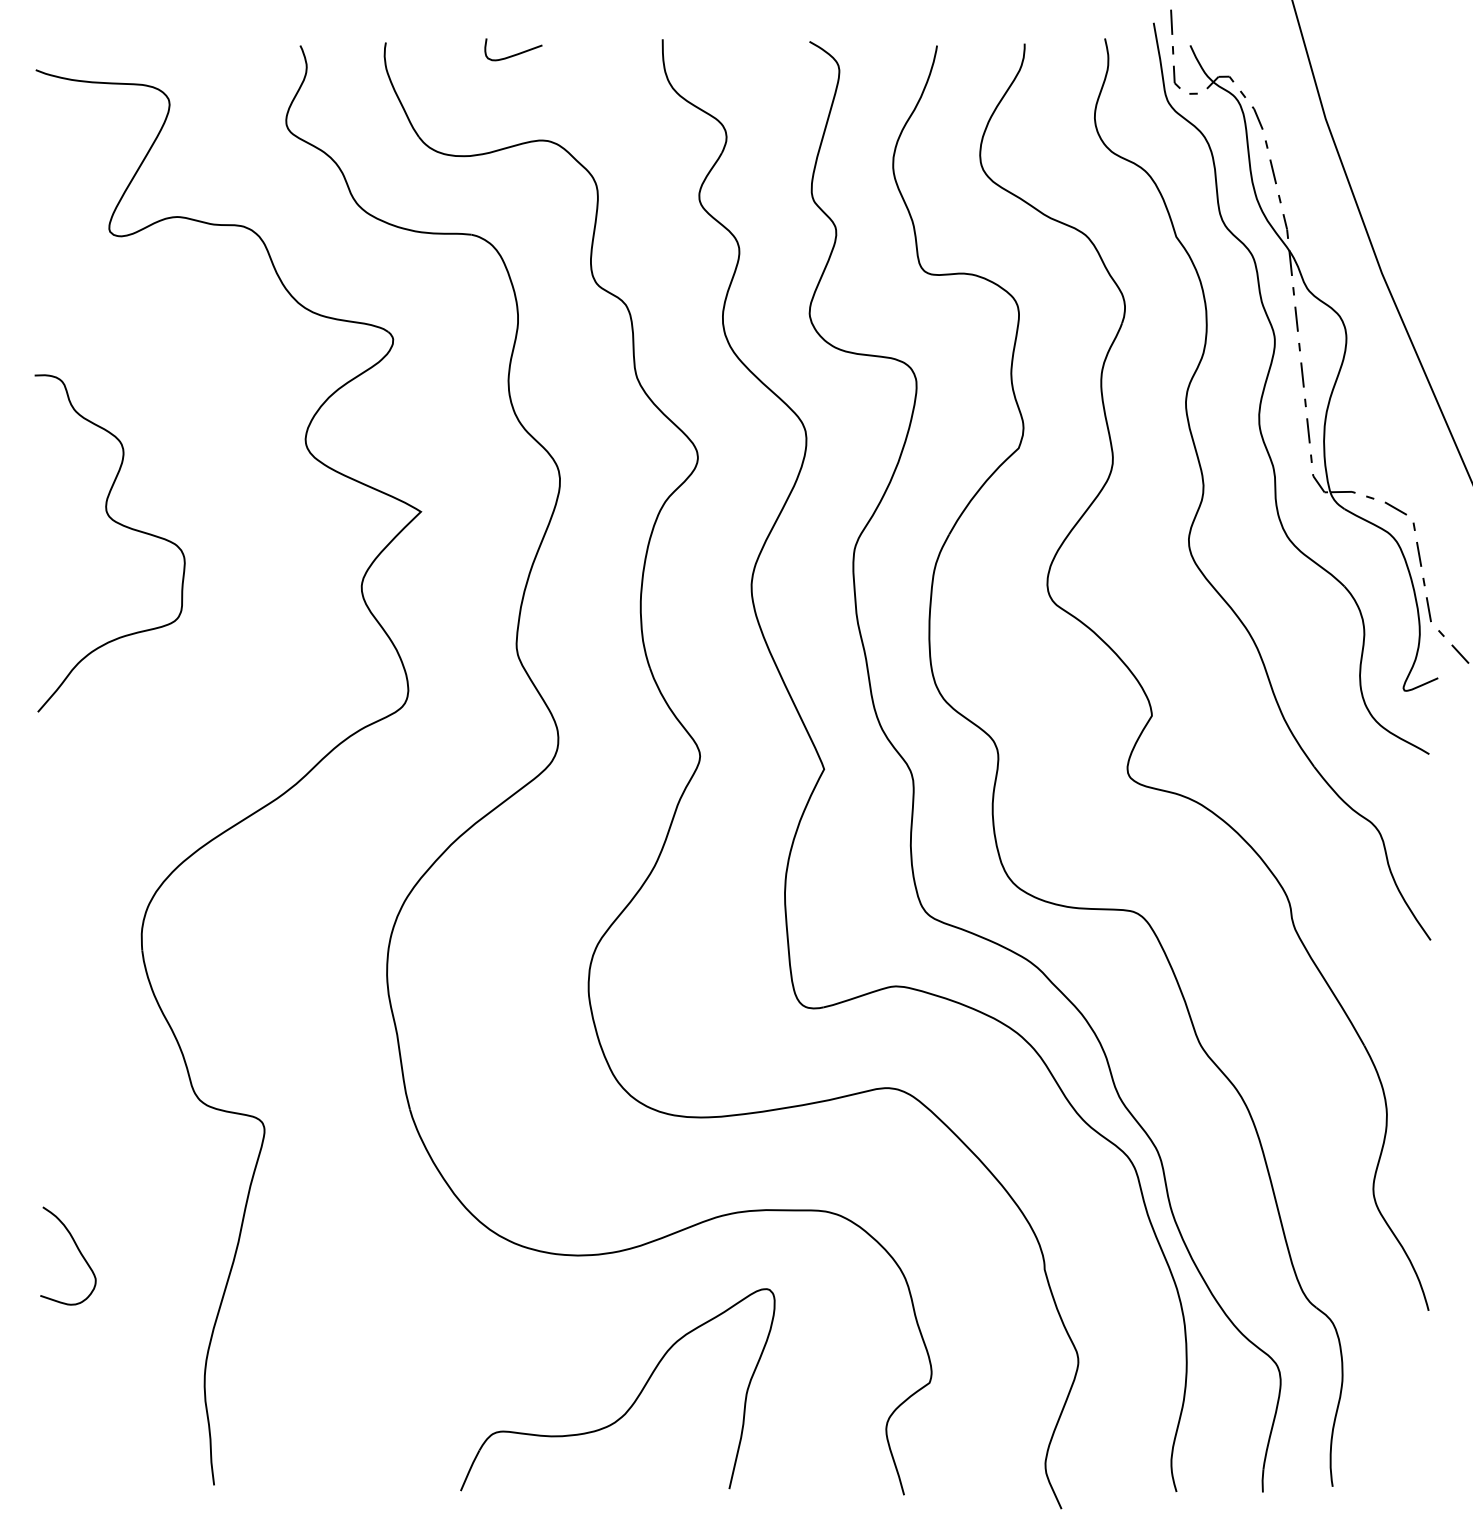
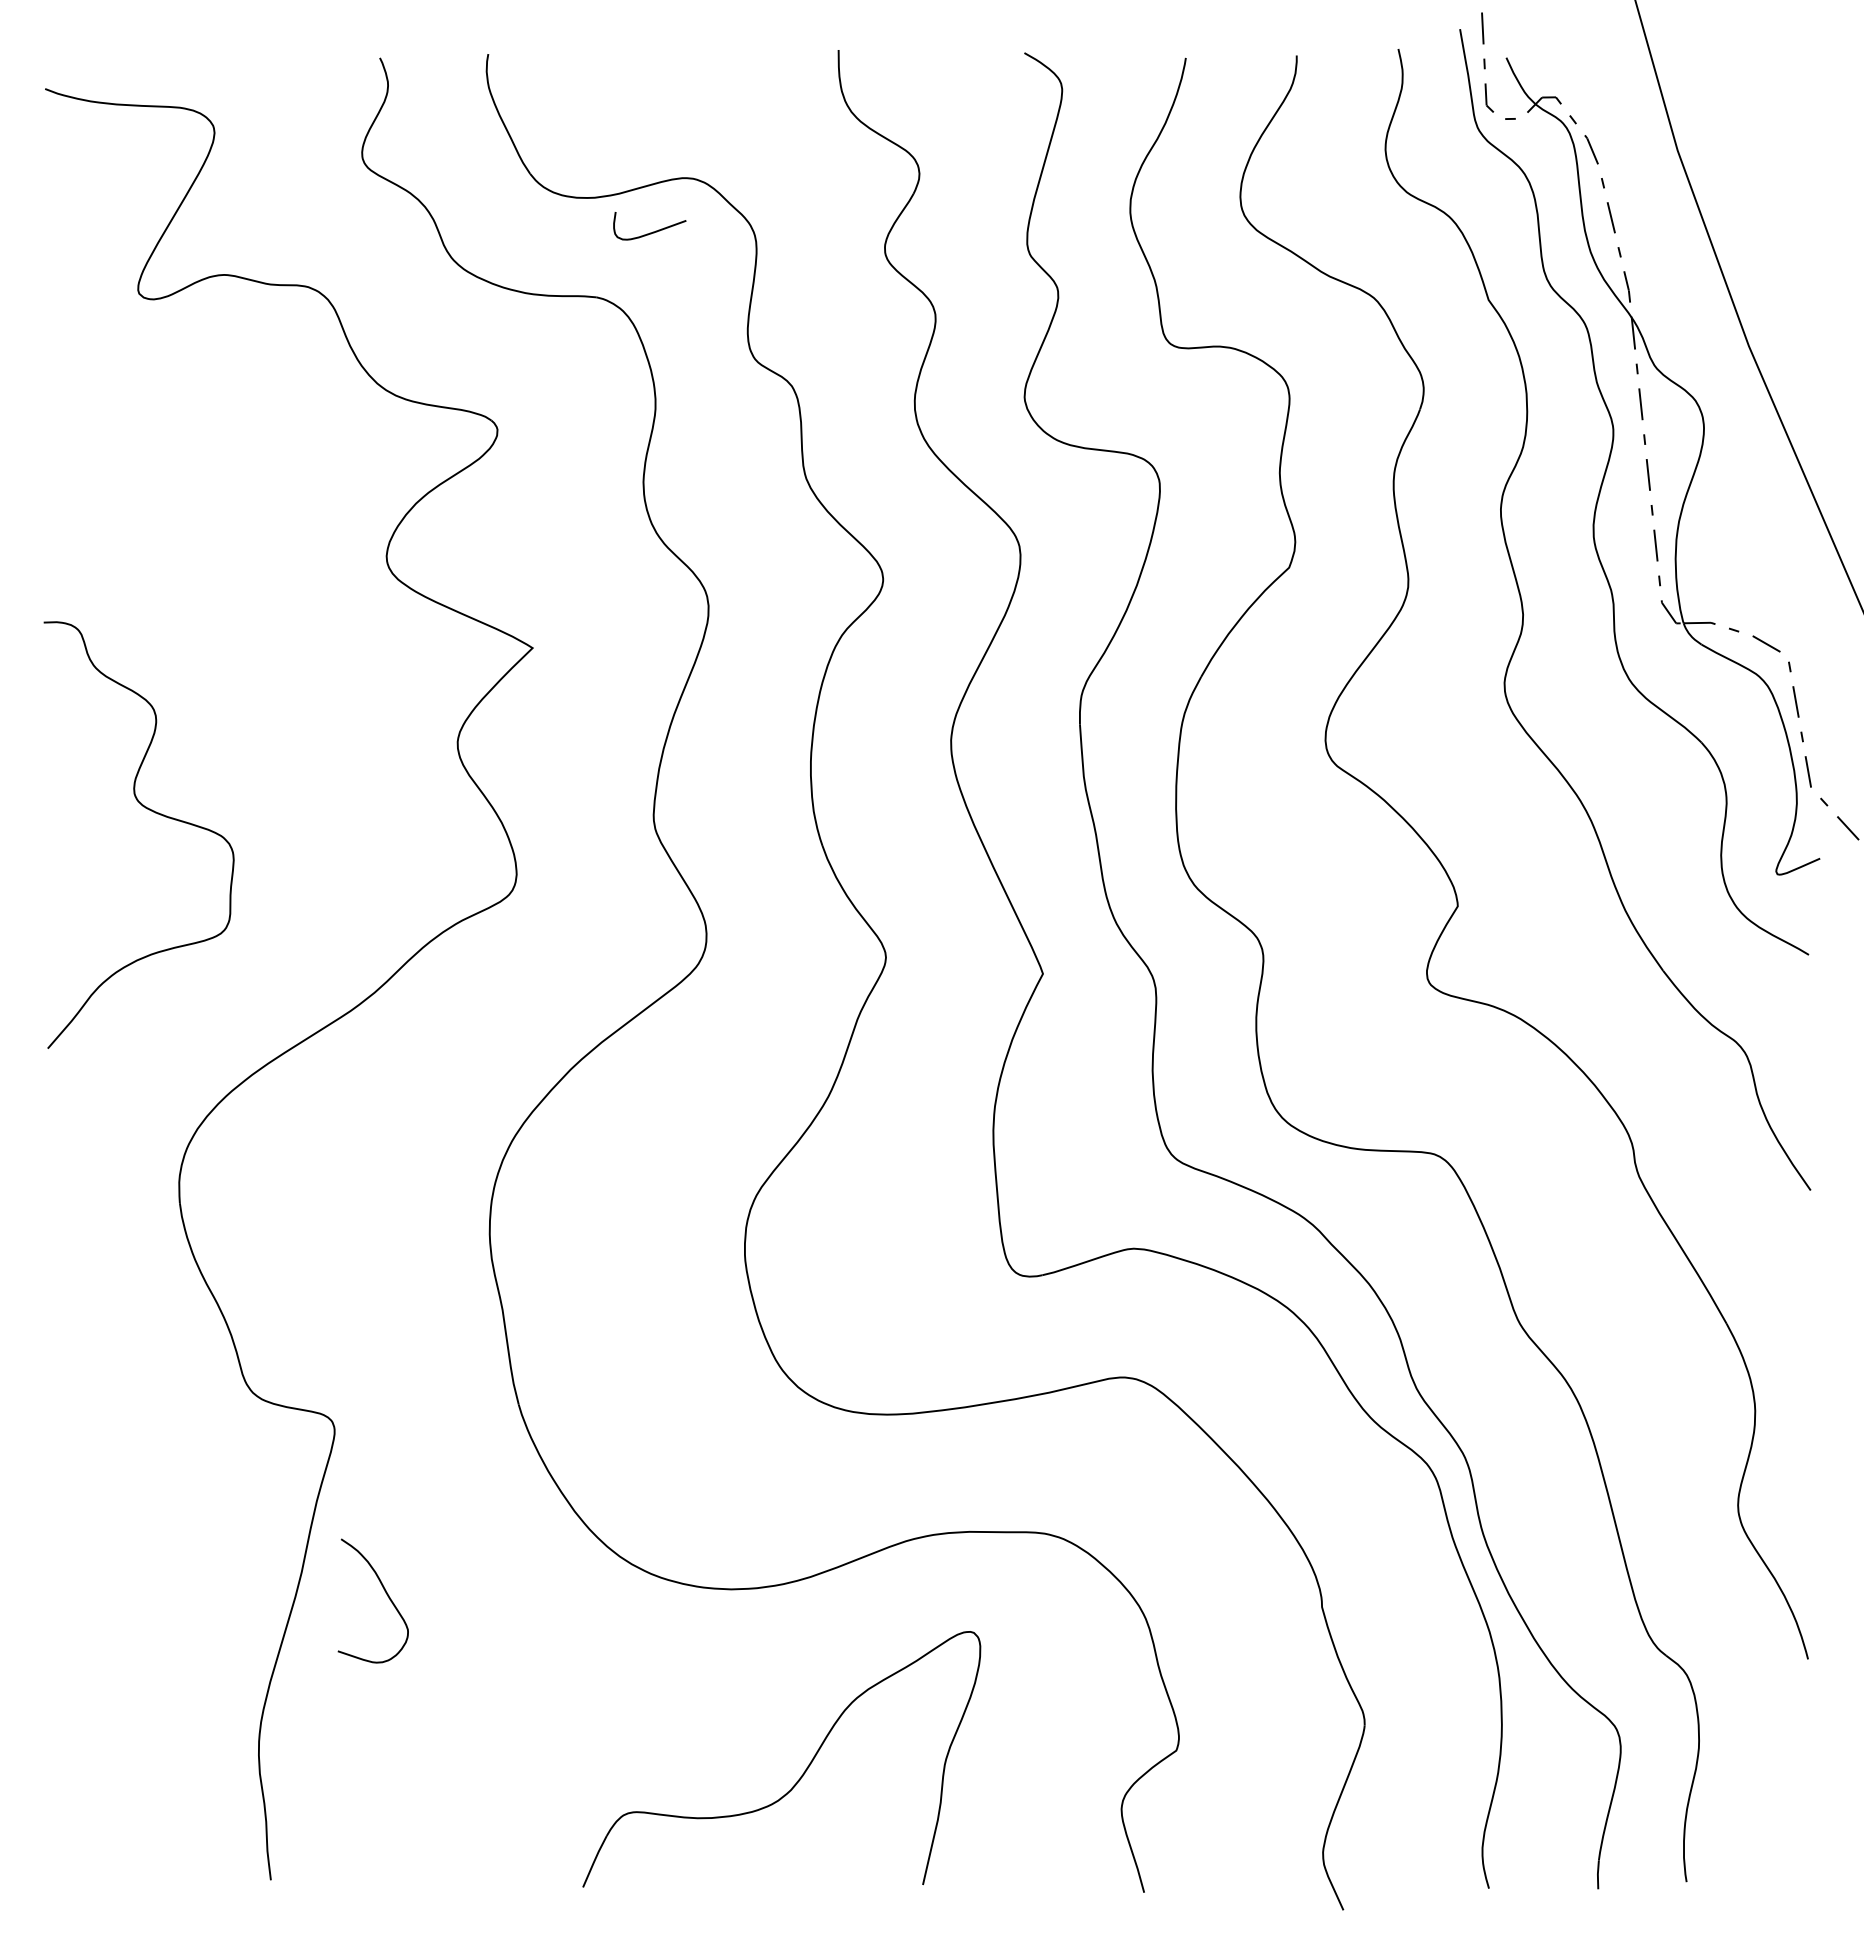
curve: (515, 53) -> (652, 231), moved
curve: (118, 524) -> (149, 810), moved
curve: (77, 1250) -> (385, 1593), moved

